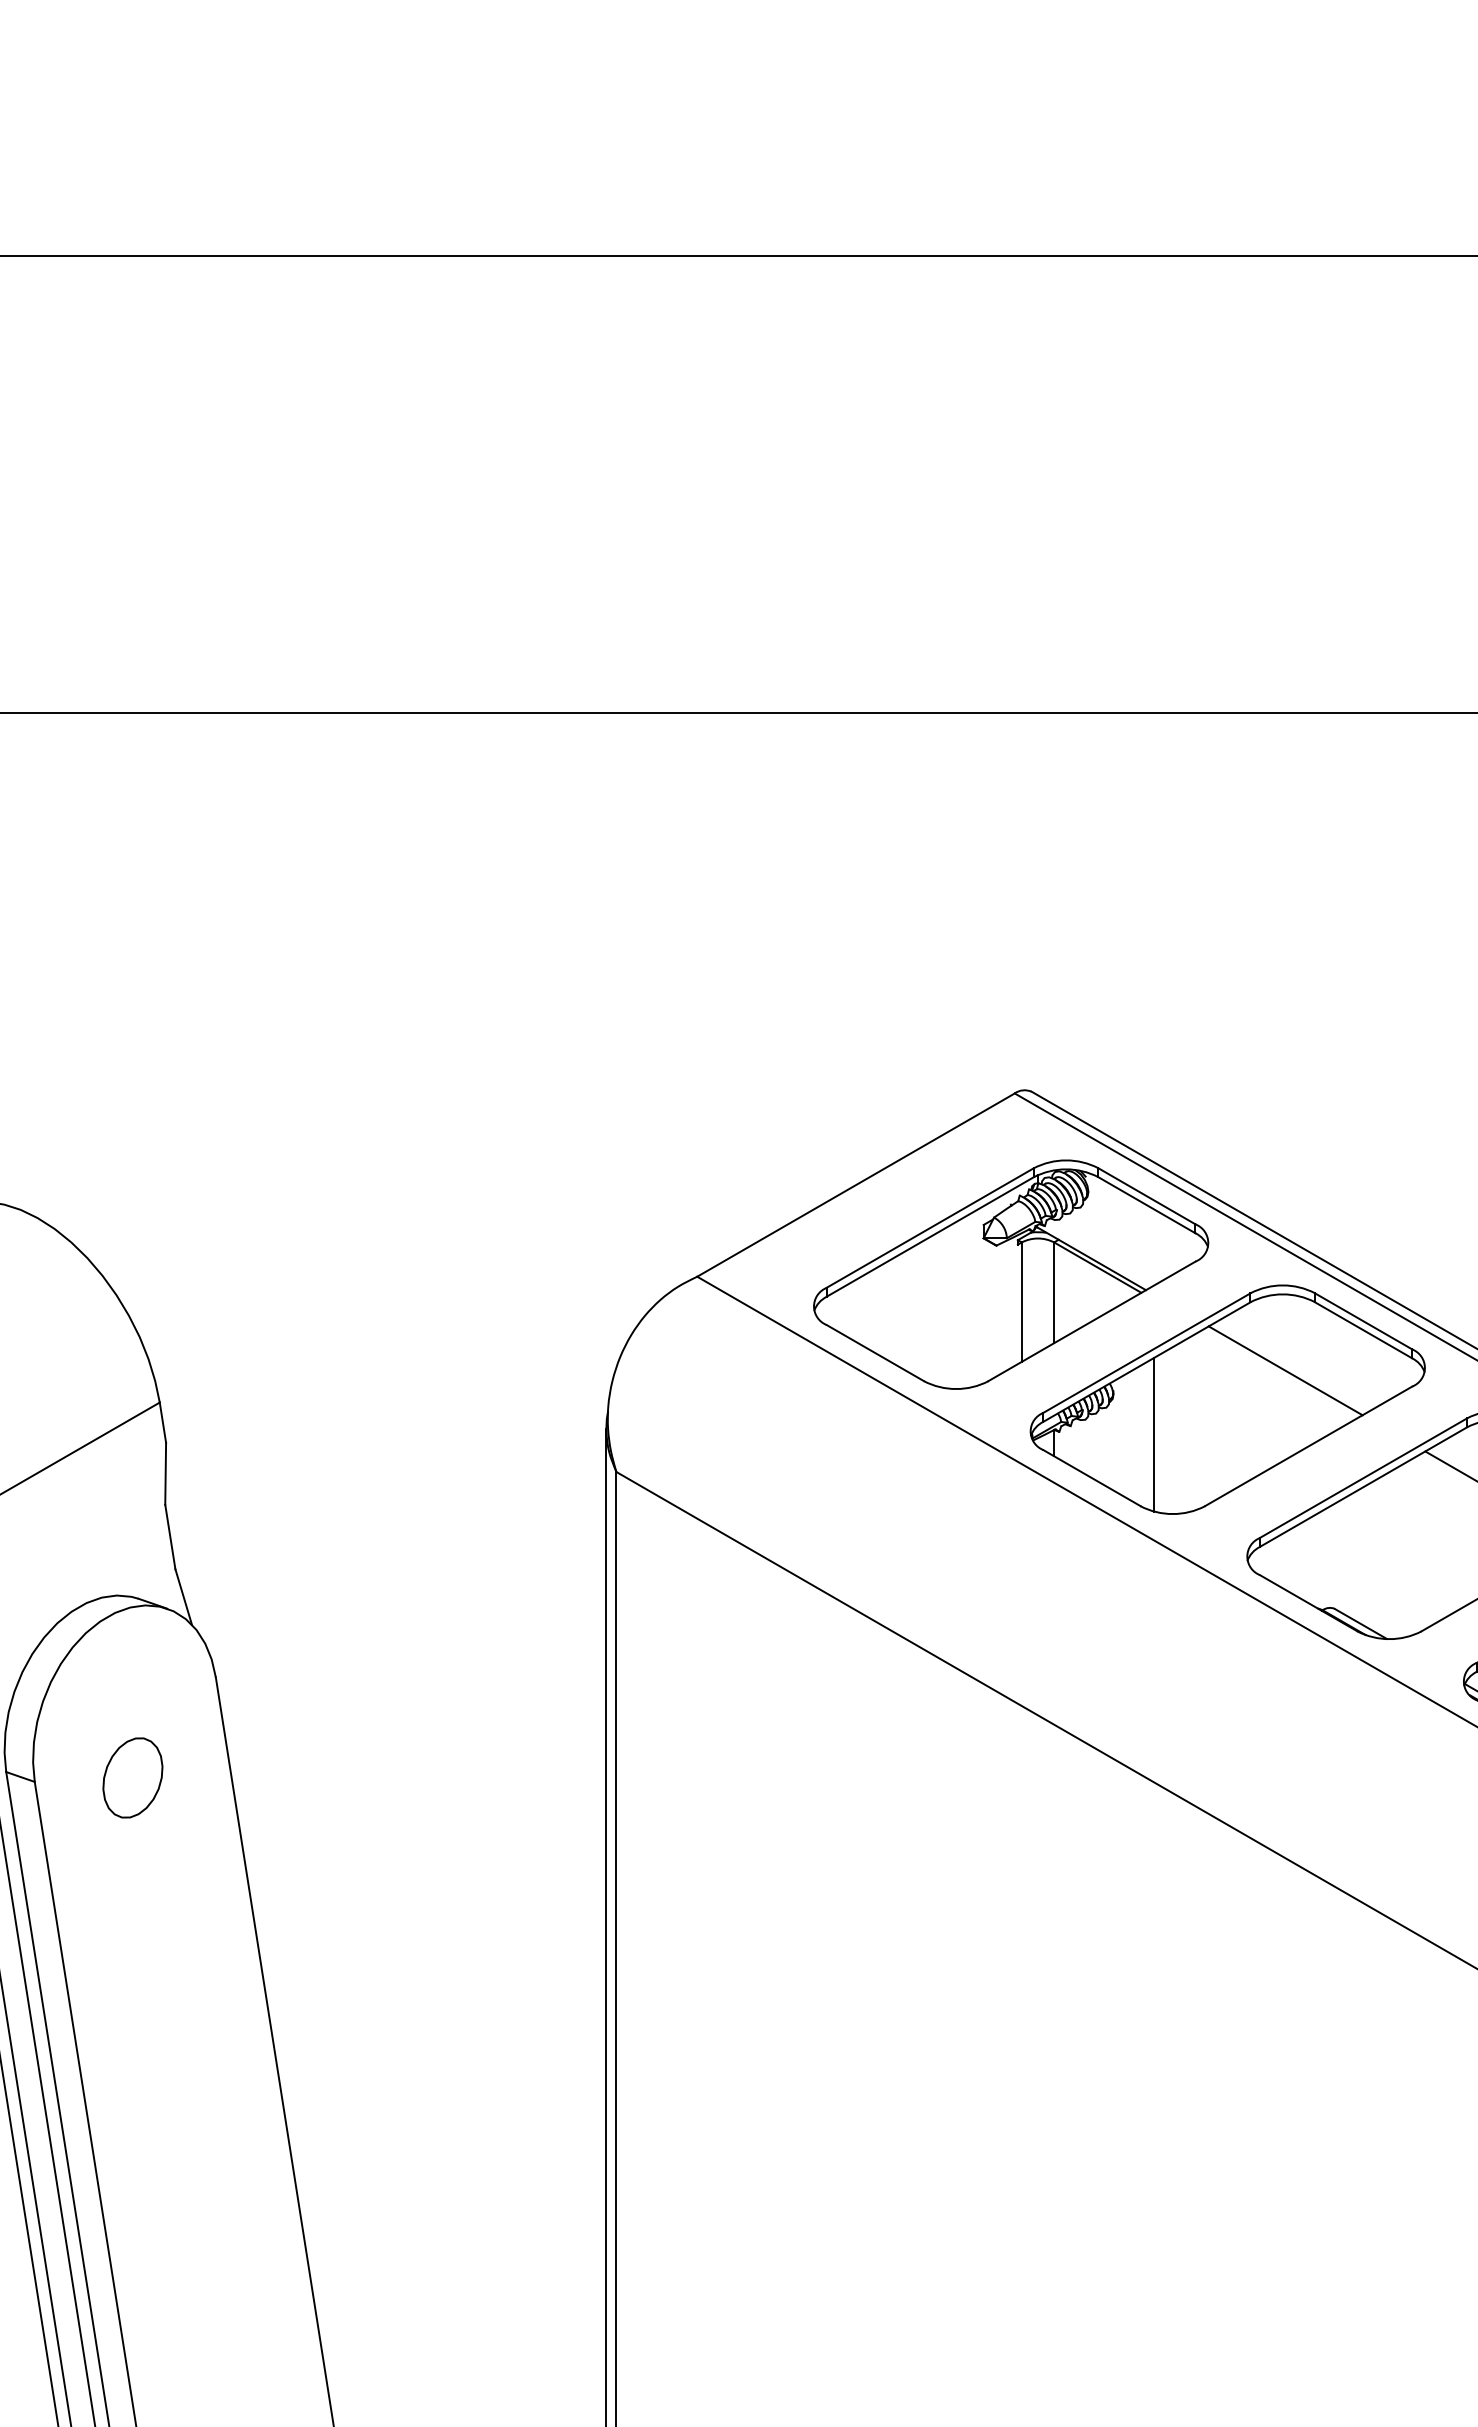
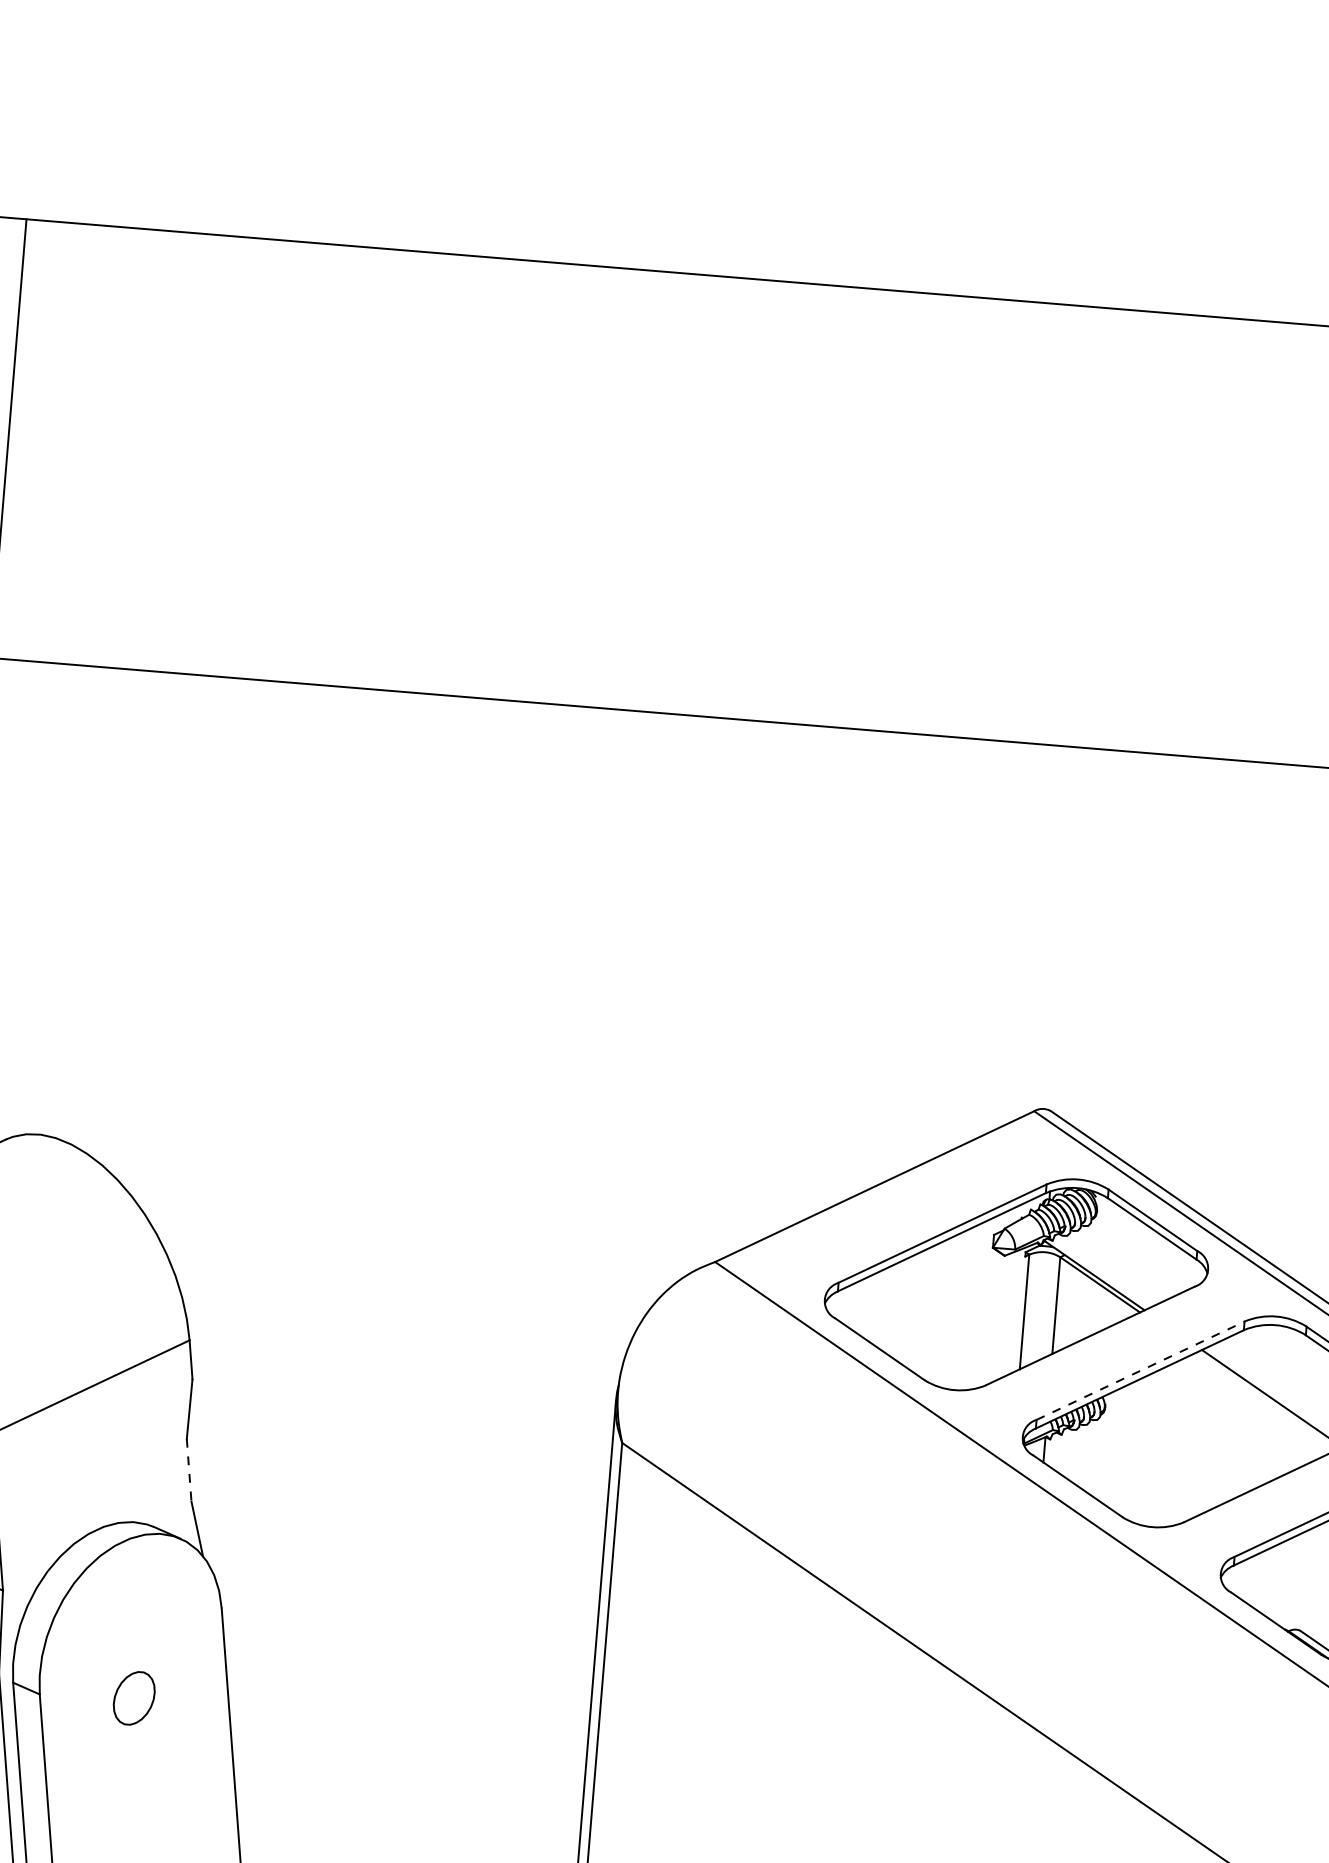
line: (1147, 1352) -> (1141, 1370), solid -> dashed
line: (1154, 1434) -> (1141, 1449), removed
line: (170, 1537) -> (189, 1470), solid -> dashed
part: (132, 1777) -> (133, 1697), size x0.7

